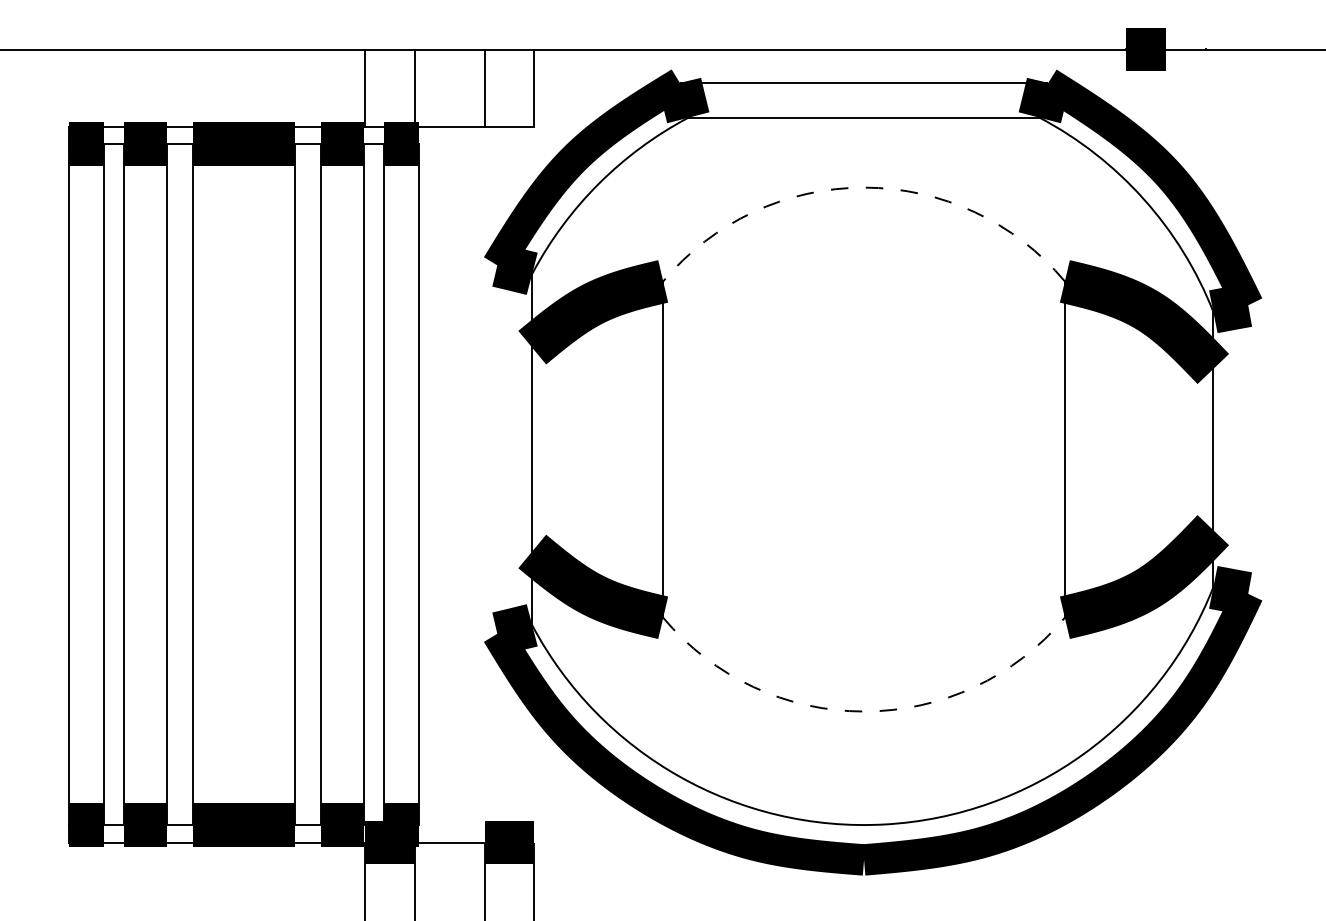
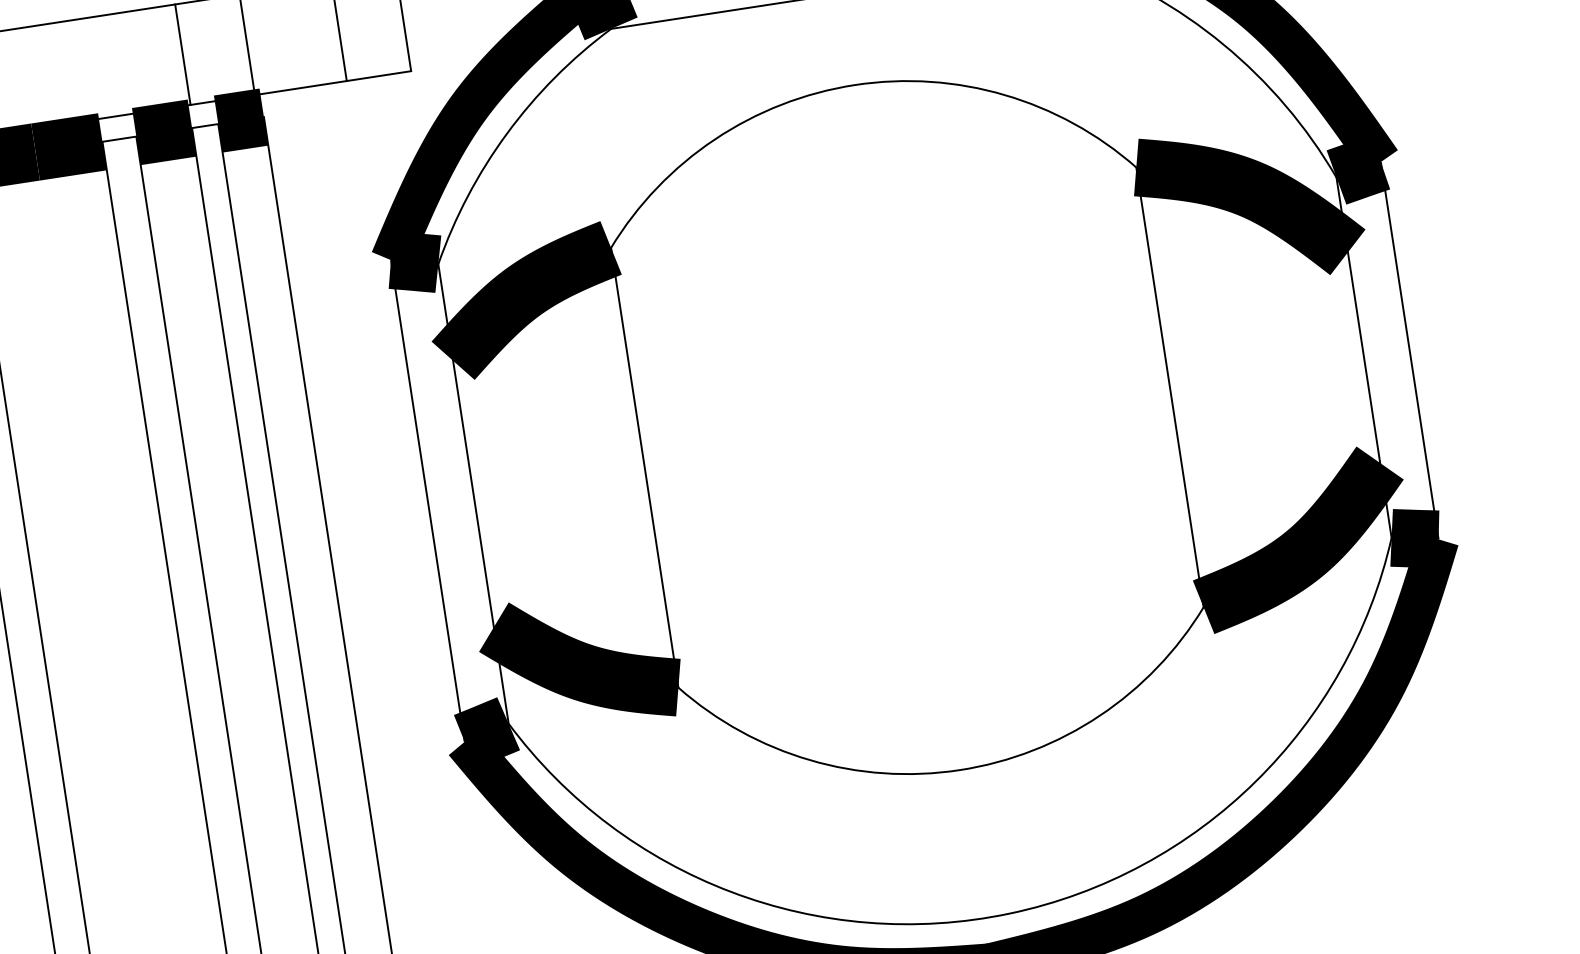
arc: (864, 187) -> (855, 84), dashed -> solid
line: (497, 449) -> (428, 500), added
line: (1248, 449) -> (1410, 350), added
arc: (864, 711) -> (960, 769), dashed -> solid

